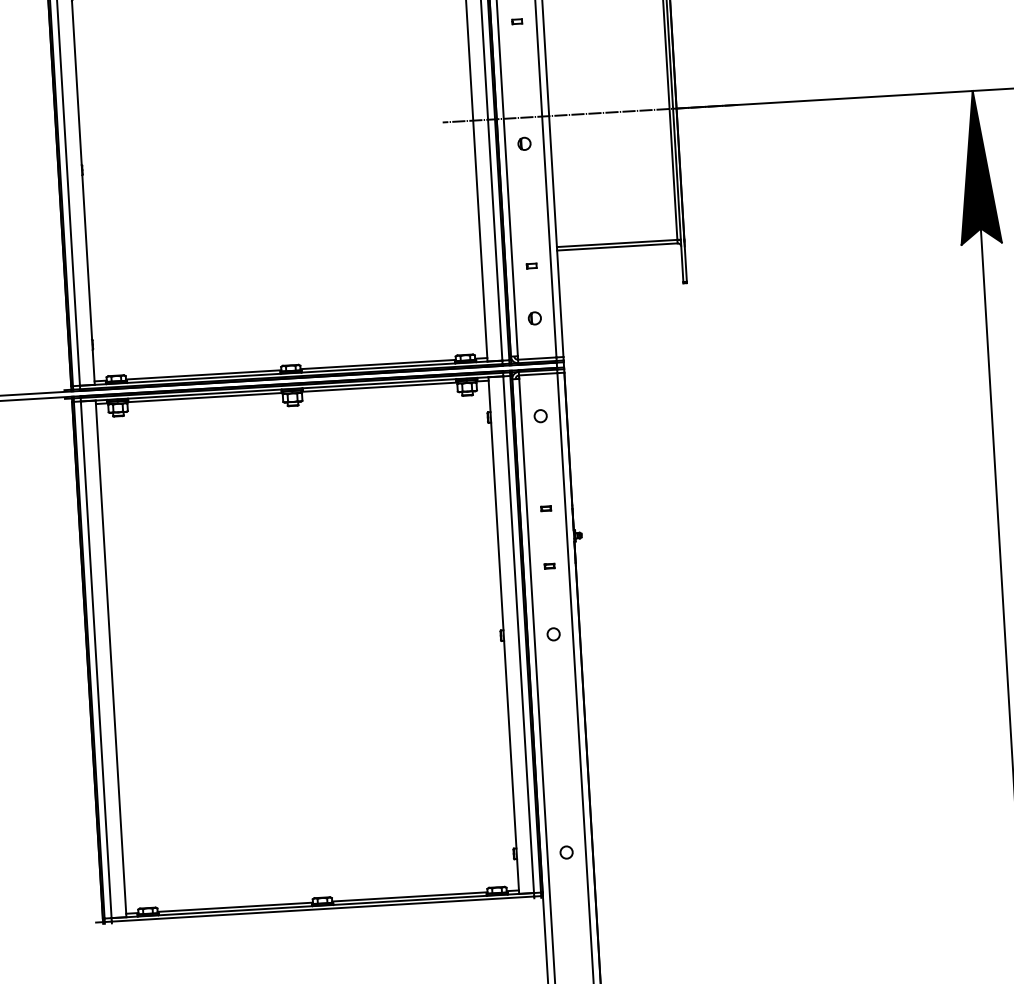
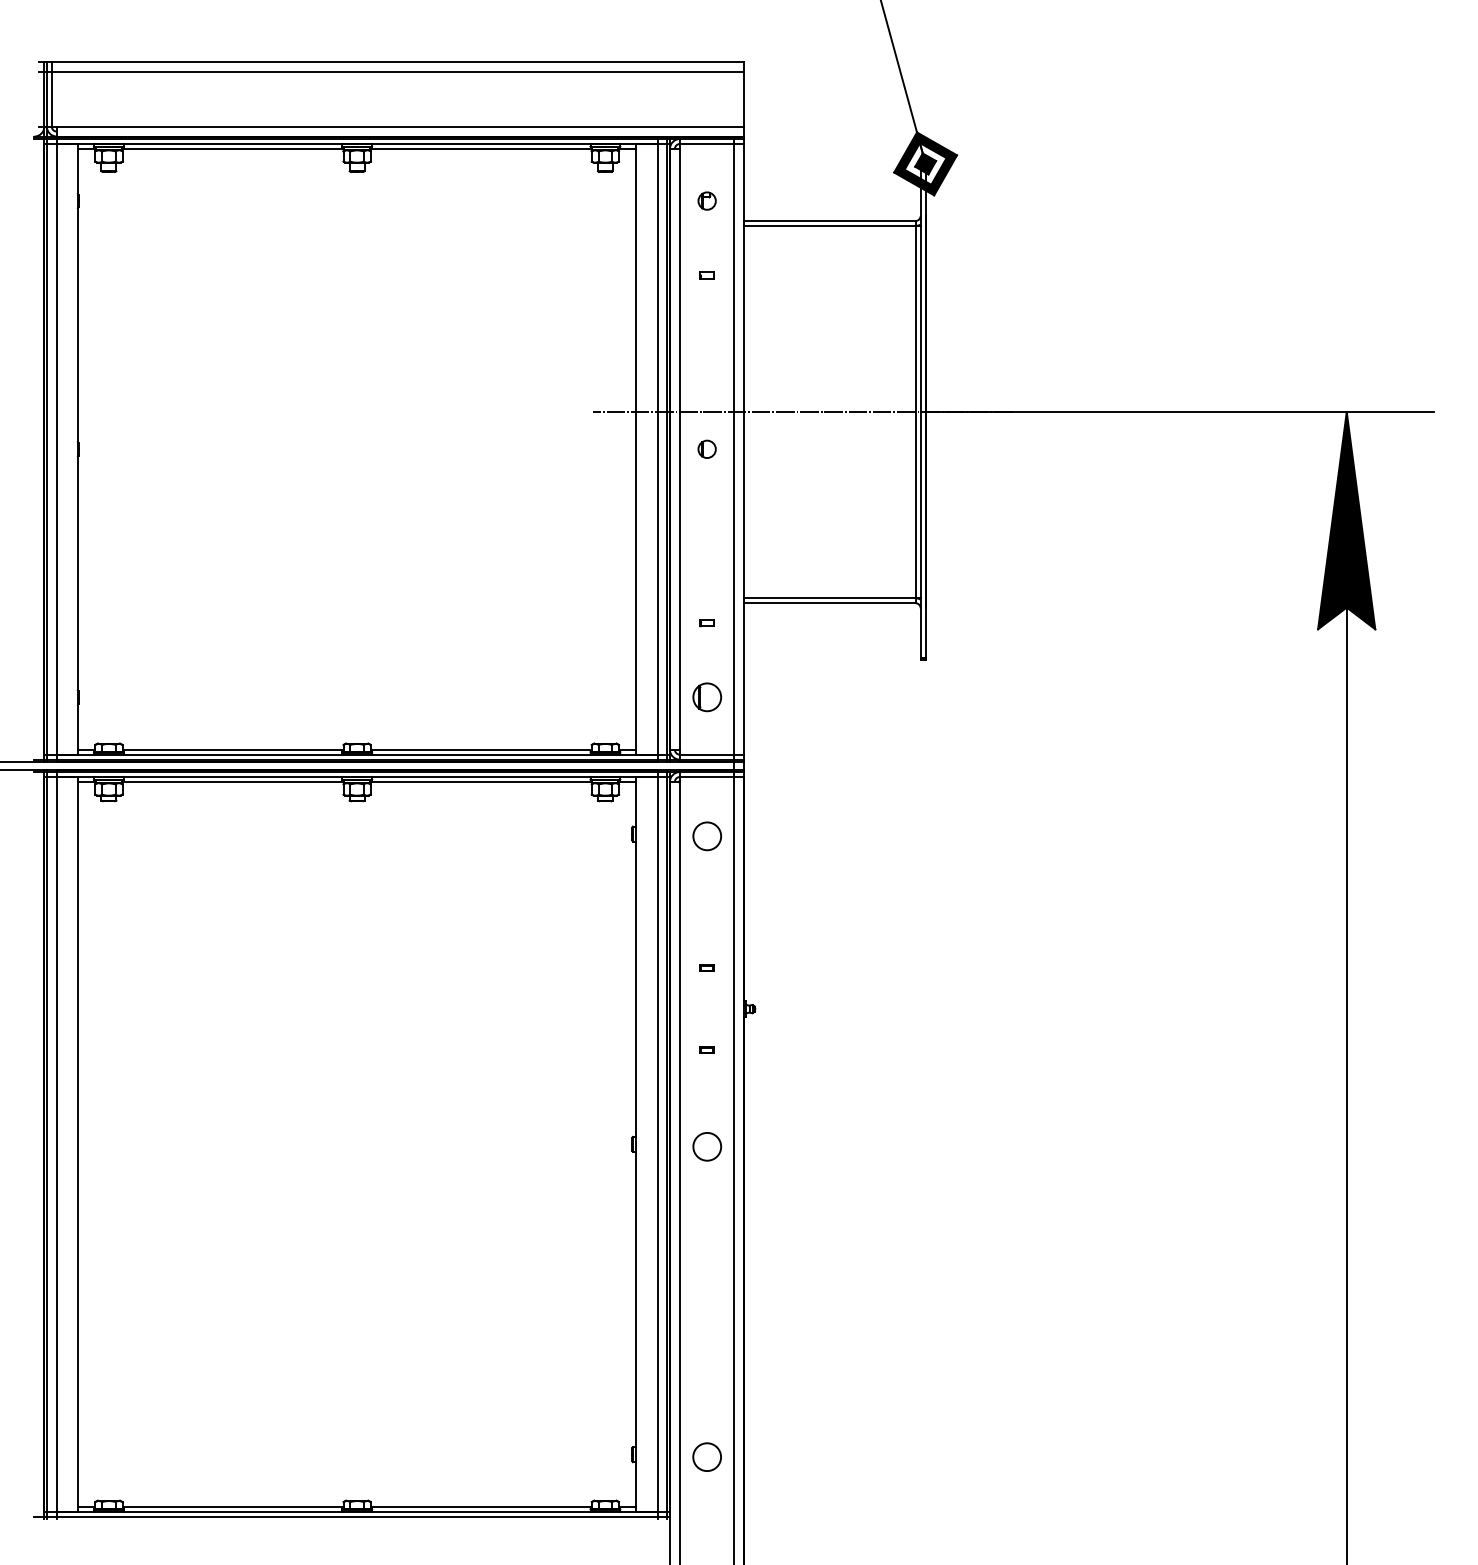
part: (534, 318) -> (706, 697), size x1.6
circle: (540, 416) -> (706, 836), size x1.6
circle: (553, 634) -> (706, 1146), size x1.6
circle: (566, 852) -> (706, 1456), size x1.6

